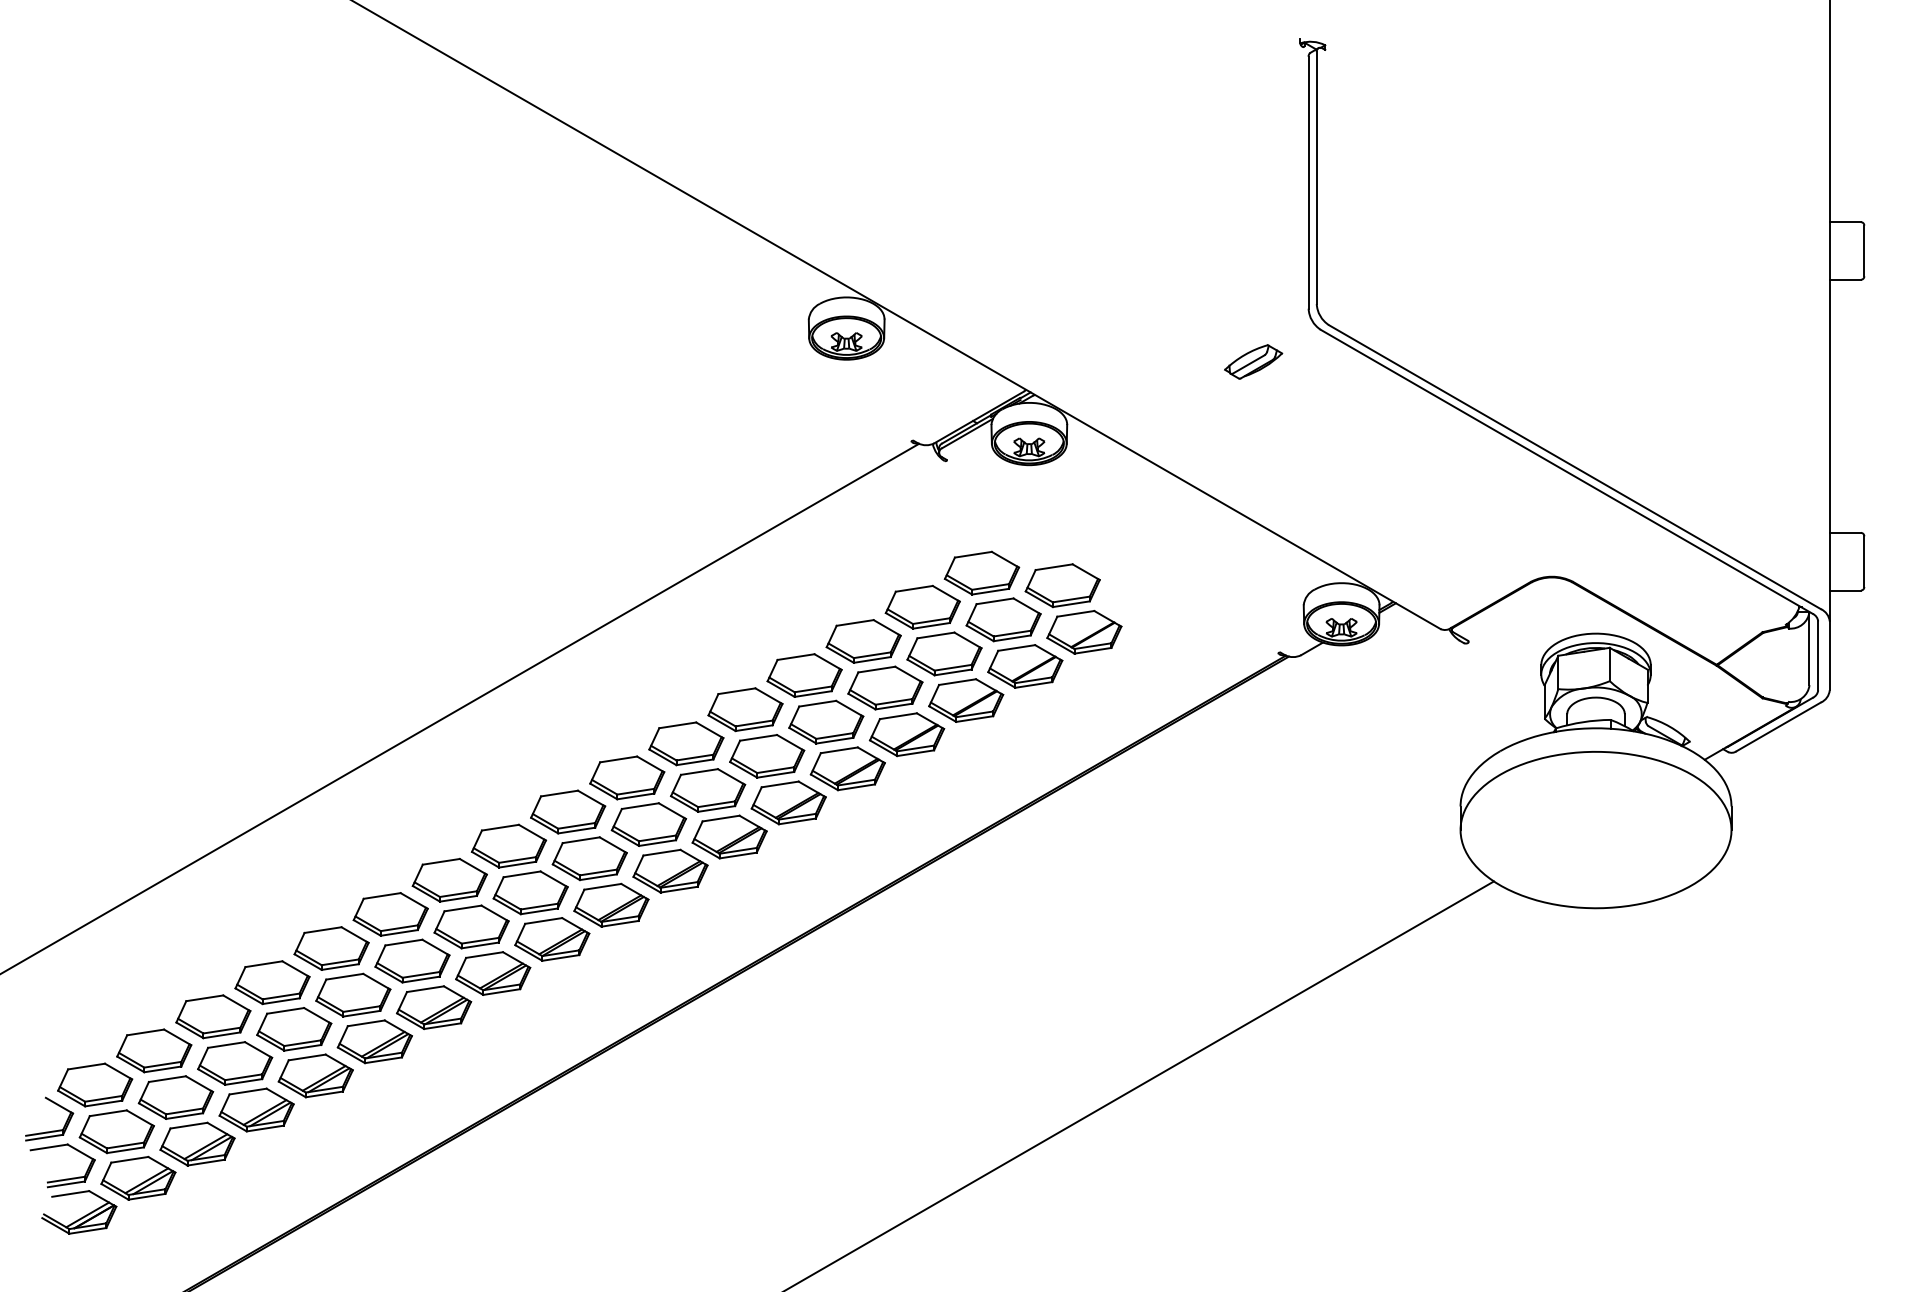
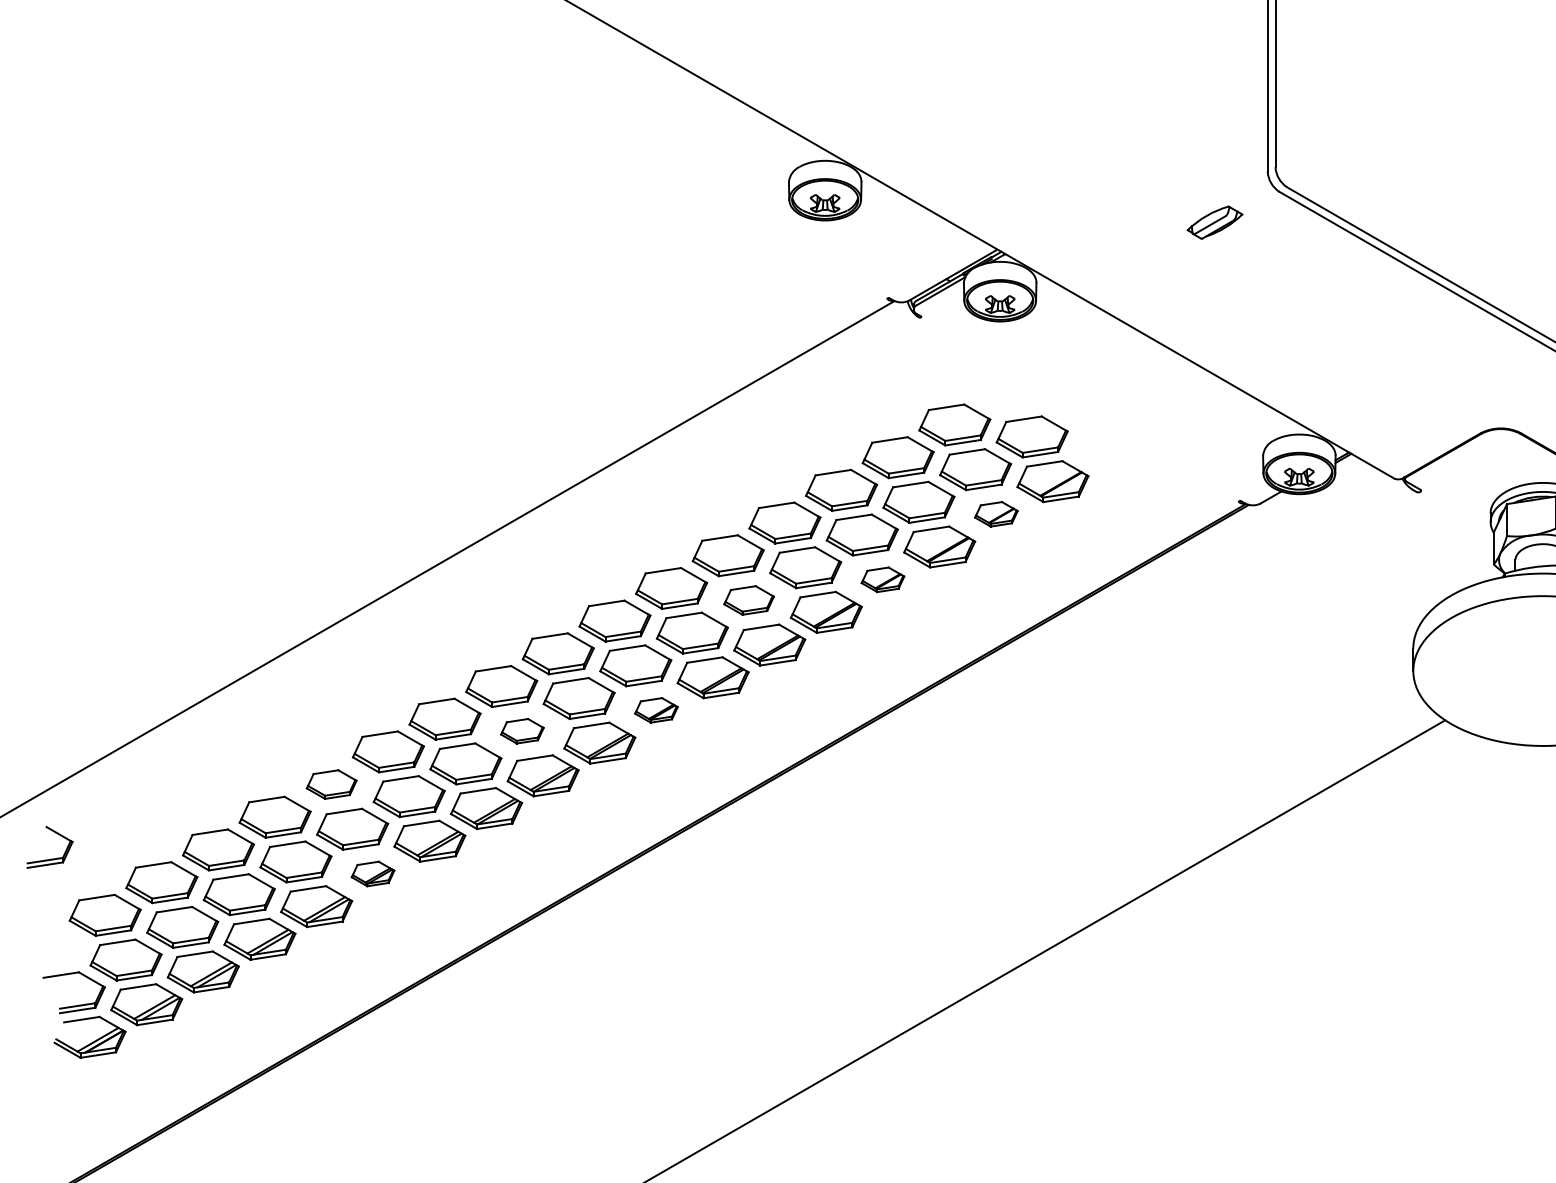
part: (1025, 666) -> (996, 514), size x0.6
part: (906, 734) -> (882, 579), size x0.6
part: (767, 756) -> (749, 600), size x0.7
part: (670, 870) -> (656, 709), size x0.6
part: (530, 892) -> (522, 730), size x0.6
part: (331, 948) -> (331, 784), size x0.7
part: (374, 1041) -> (372, 873), size x0.6
part: (52, 1130) -> (52, 858), moved

